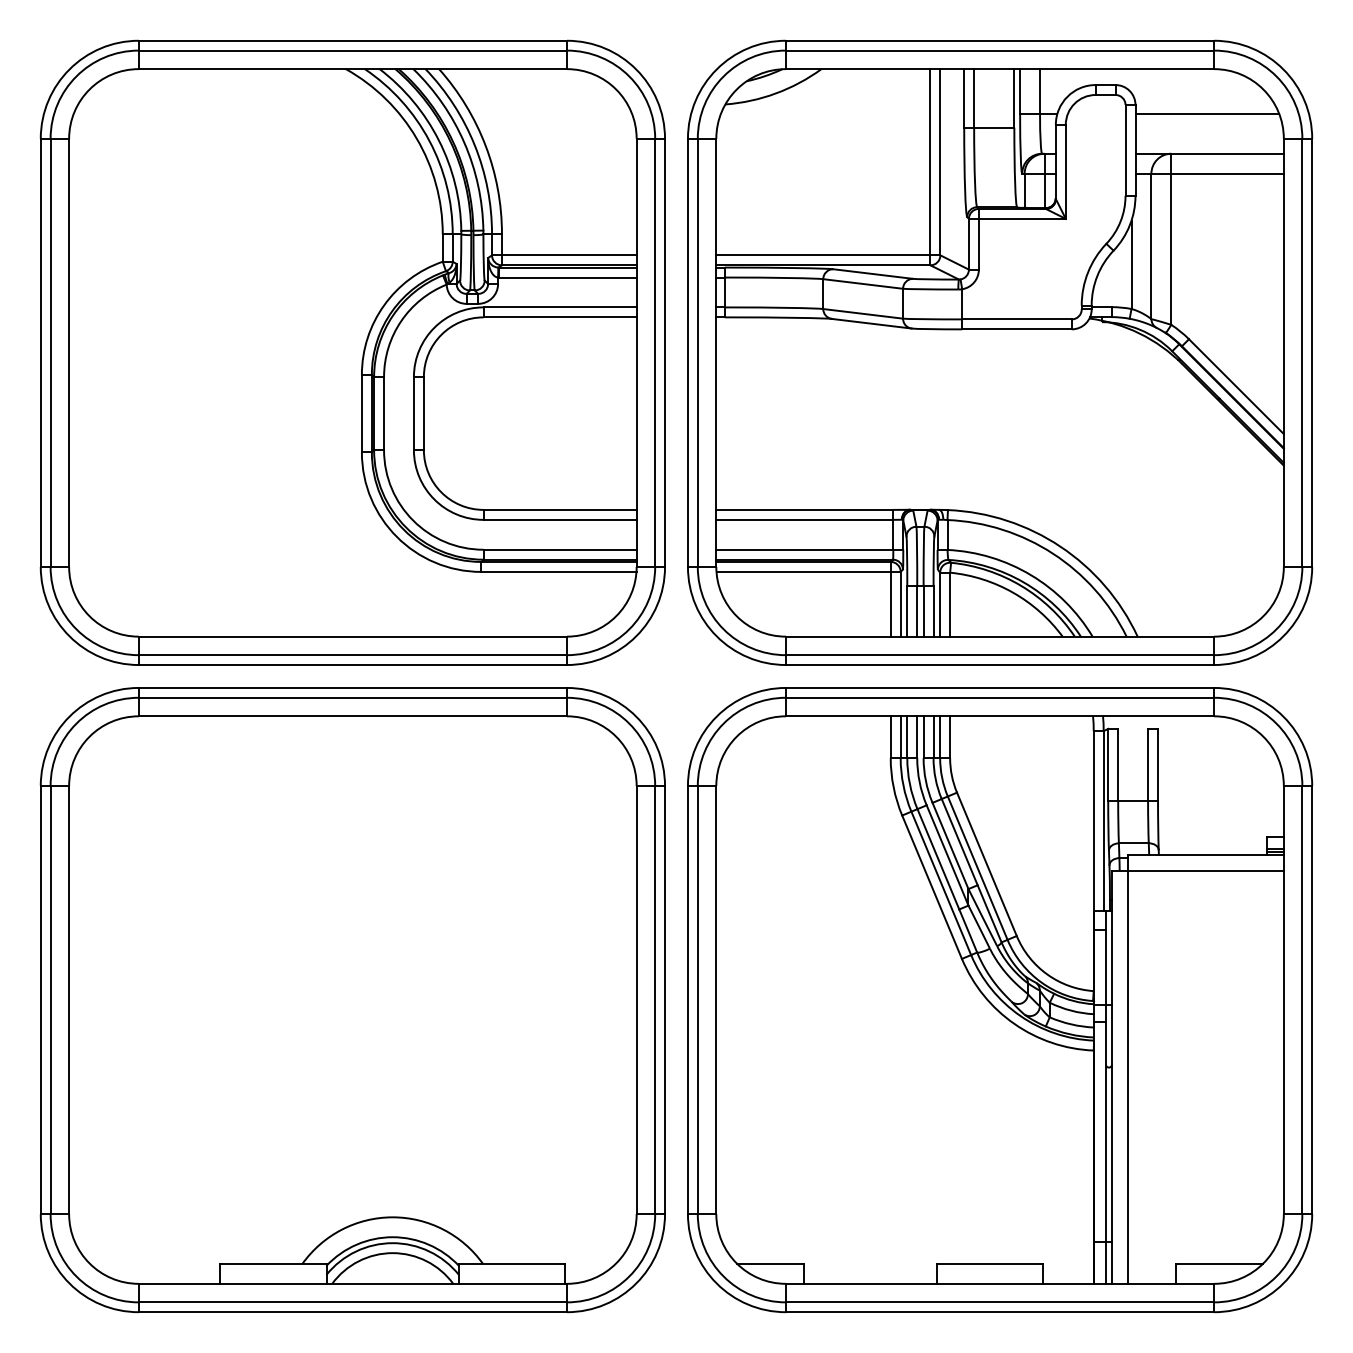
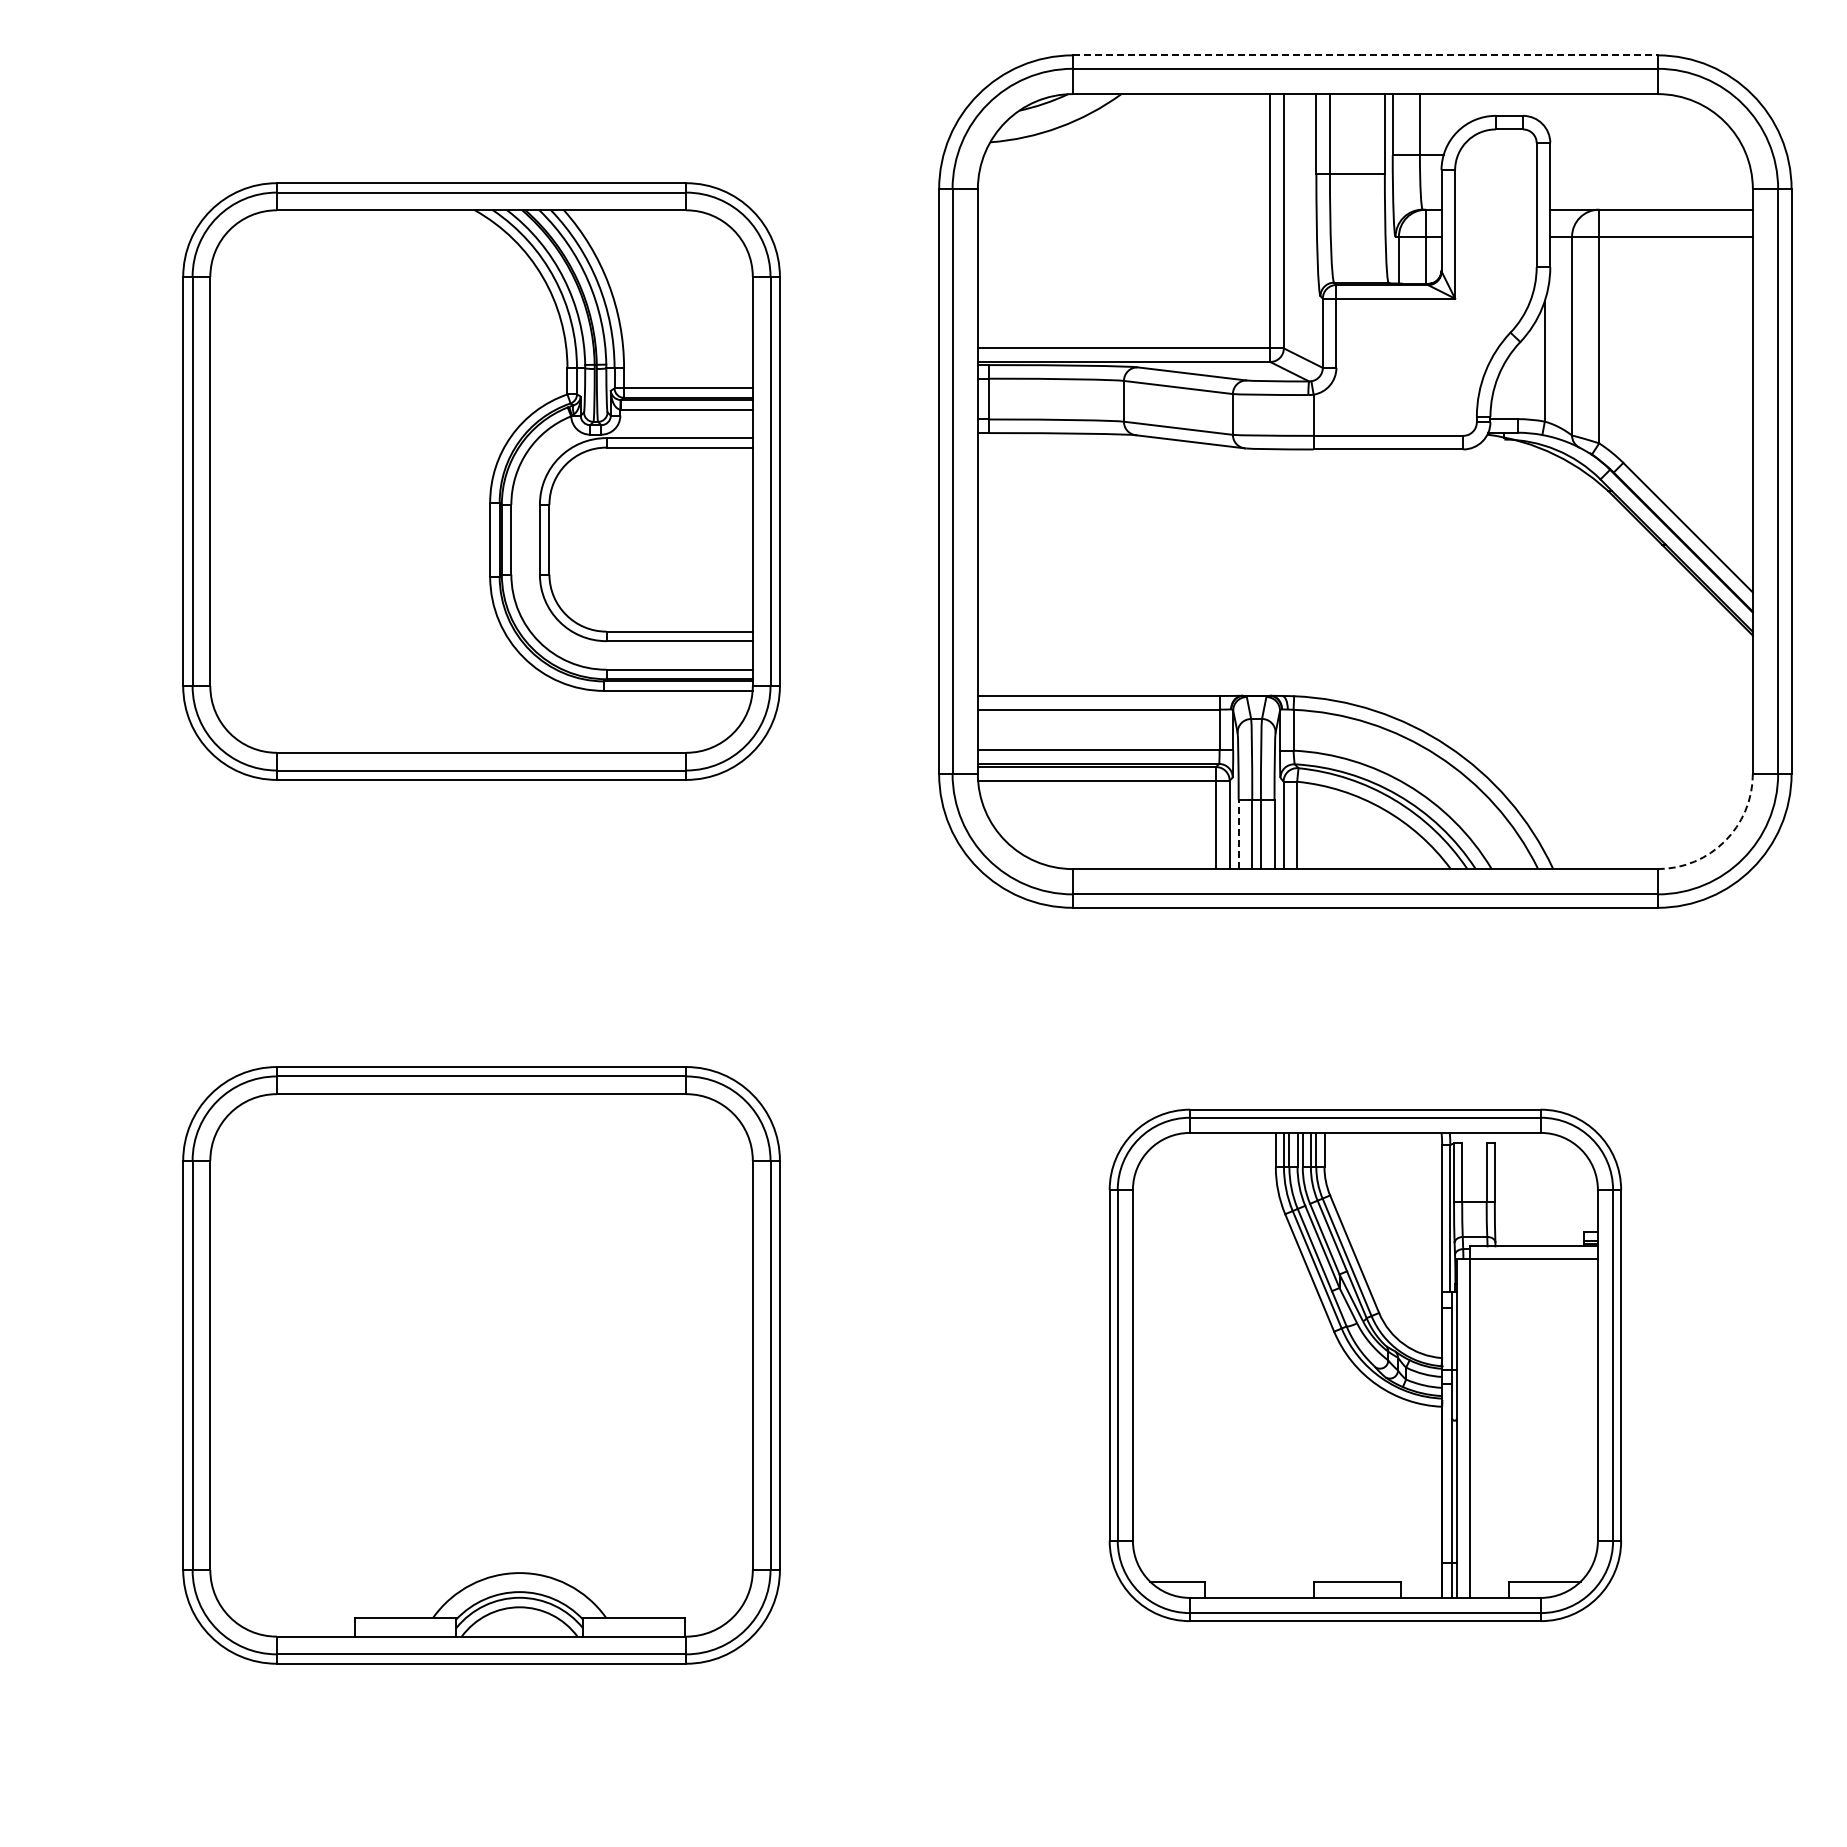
line: (1000, 40) -> (1365, 55), solid -> dashed
line: (1207, 114) -> (1648, 155), removed
part: (352, 352) -> (481, 481), size x0.7
line: (907, 611) -> (1238, 834), solid -> dashed
arc: (1263, 616) -> (1724, 841), solid -> dashed
part: (352, 1000) -> (481, 1365), size x0.7
part: (1000, 1000) -> (1365, 1365), size x0.6

